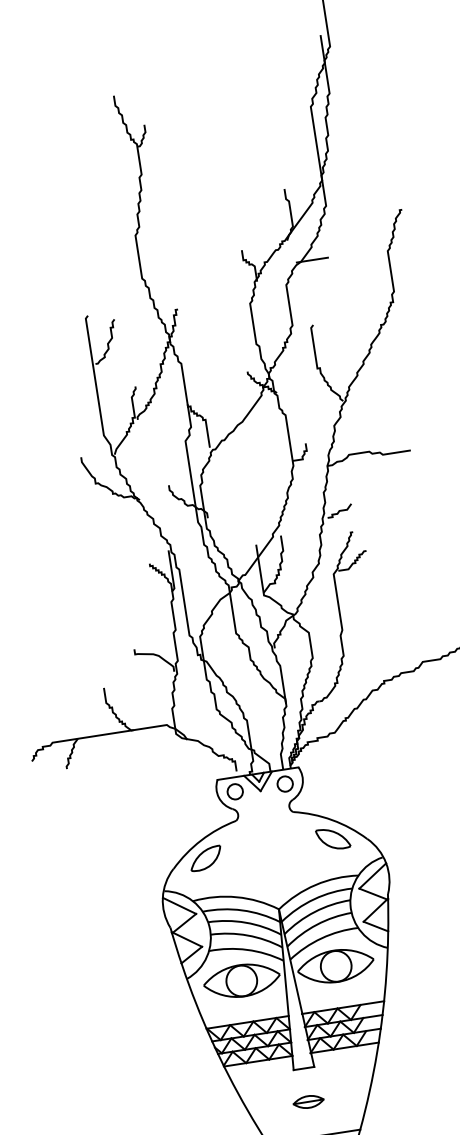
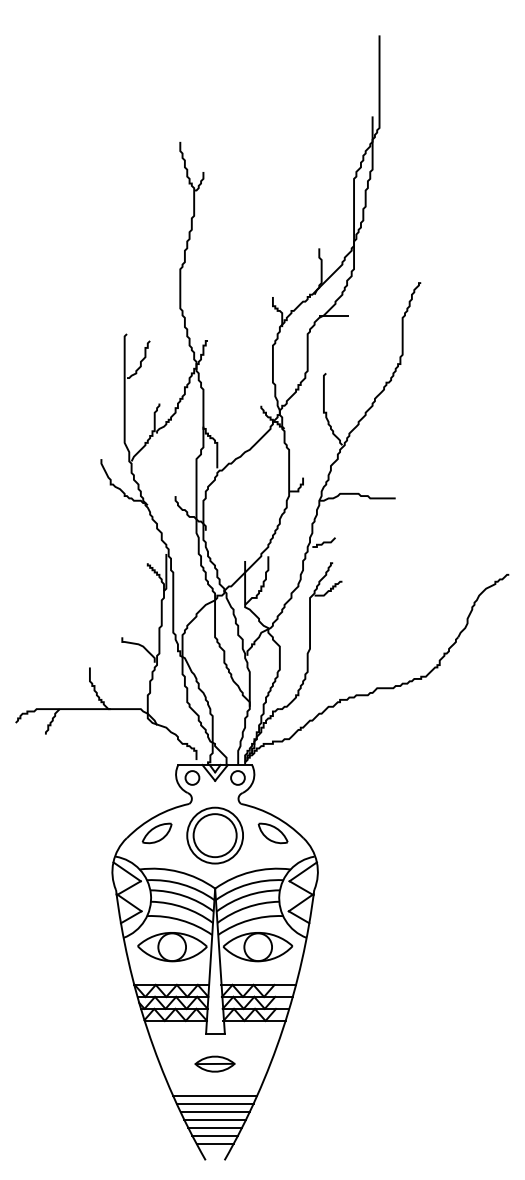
part: (269, 851) -> (214, 835), added
part: (307, 1101) -> (214, 1063), size x1.43

